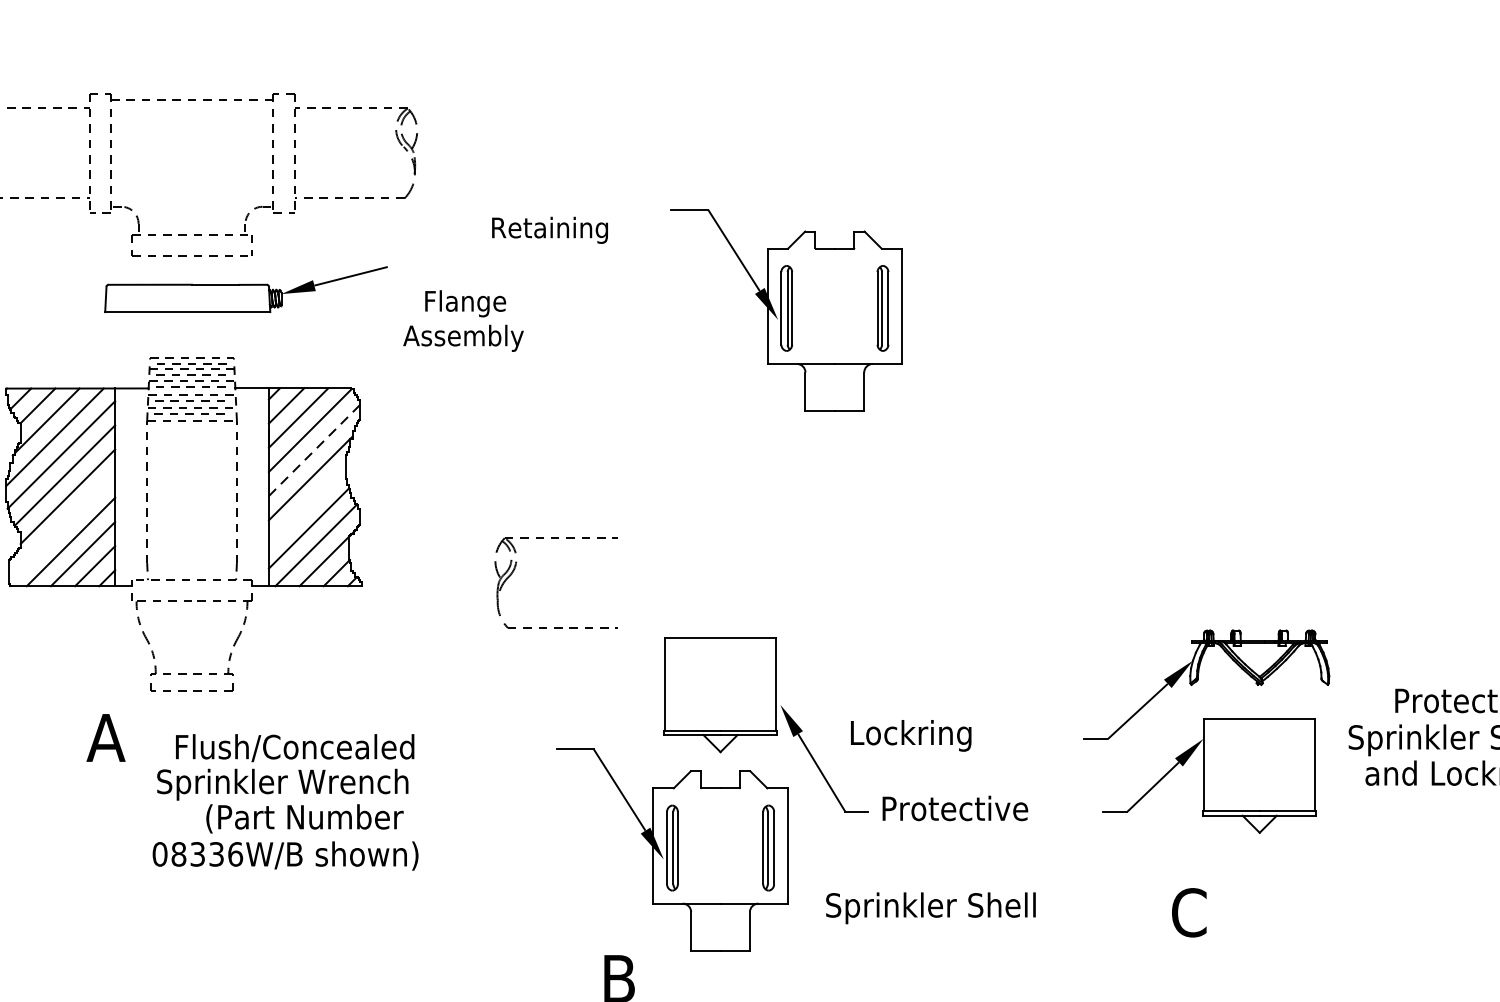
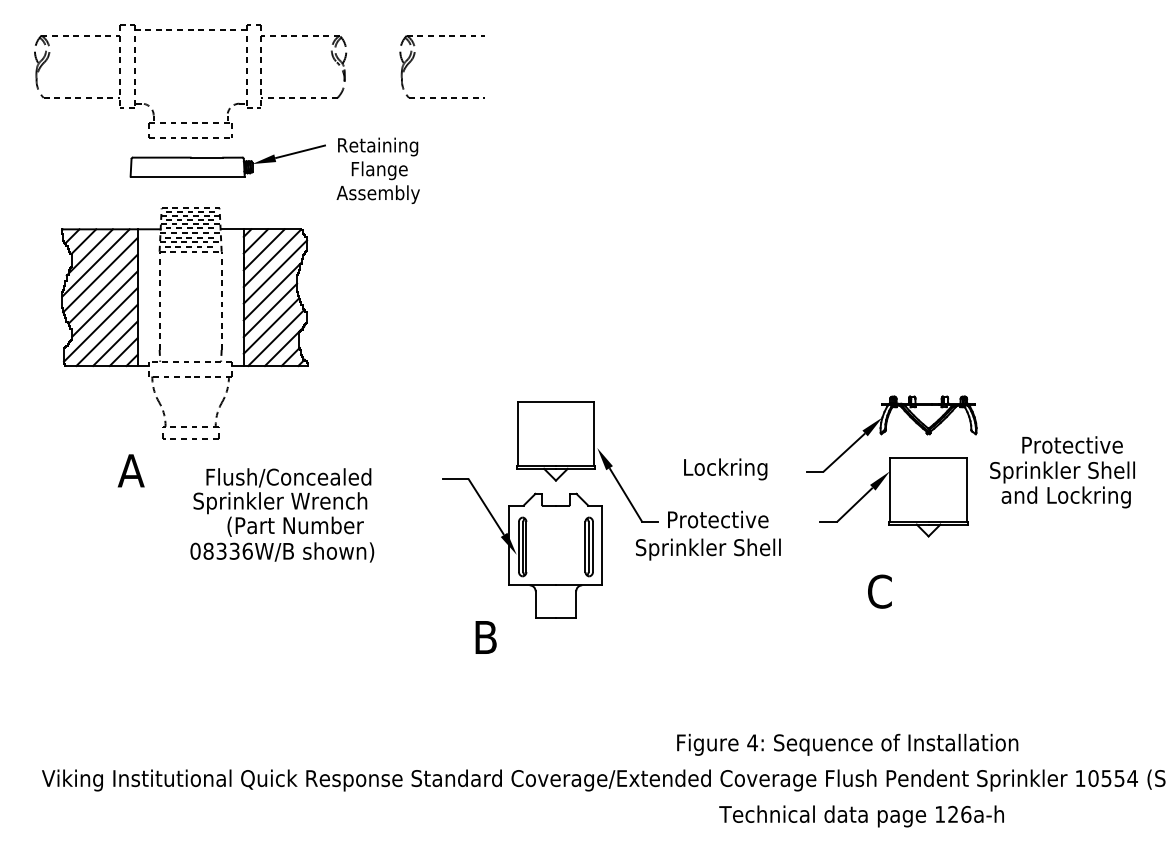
text: (550, 229) -> (378, 146), moved
part: (786, 310) -> (601, 175), removed
line: (314, 450) -> (275, 272), dashed -> solid
line: (307, 505) -> (270, 310), added
line: (61, 526) -> (100, 324), added
part: (515, 569) -> (414, 57), moved
text: (910, 735) -> (725, 469), moved
text: (285, 802) -> (282, 515), moved
text: (931, 908) -> (708, 549), moved

